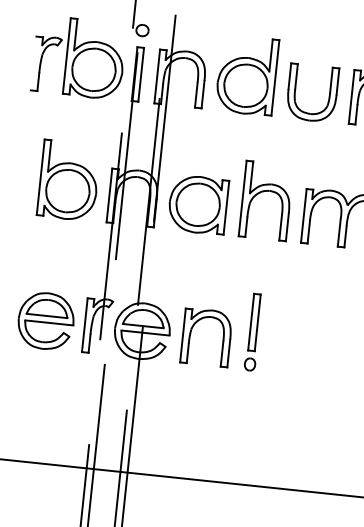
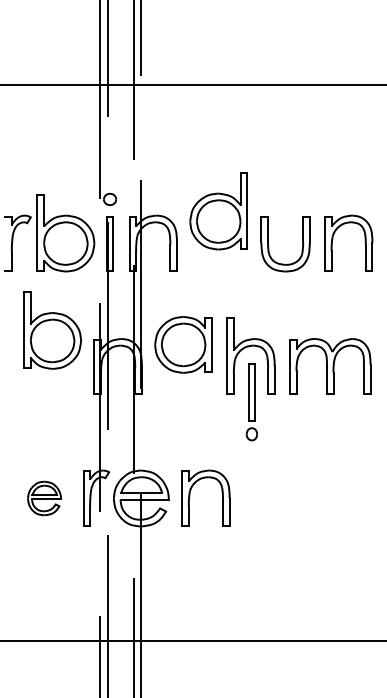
part: (246, 75) -> (218, 211), moved
part: (68, 180) -> (52, 330), moved
part: (198, 204) -> (183, 344), moved
part: (46, 321) -> (44, 498), size x0.6
part: (252, 332) -> (251, 402), moved

